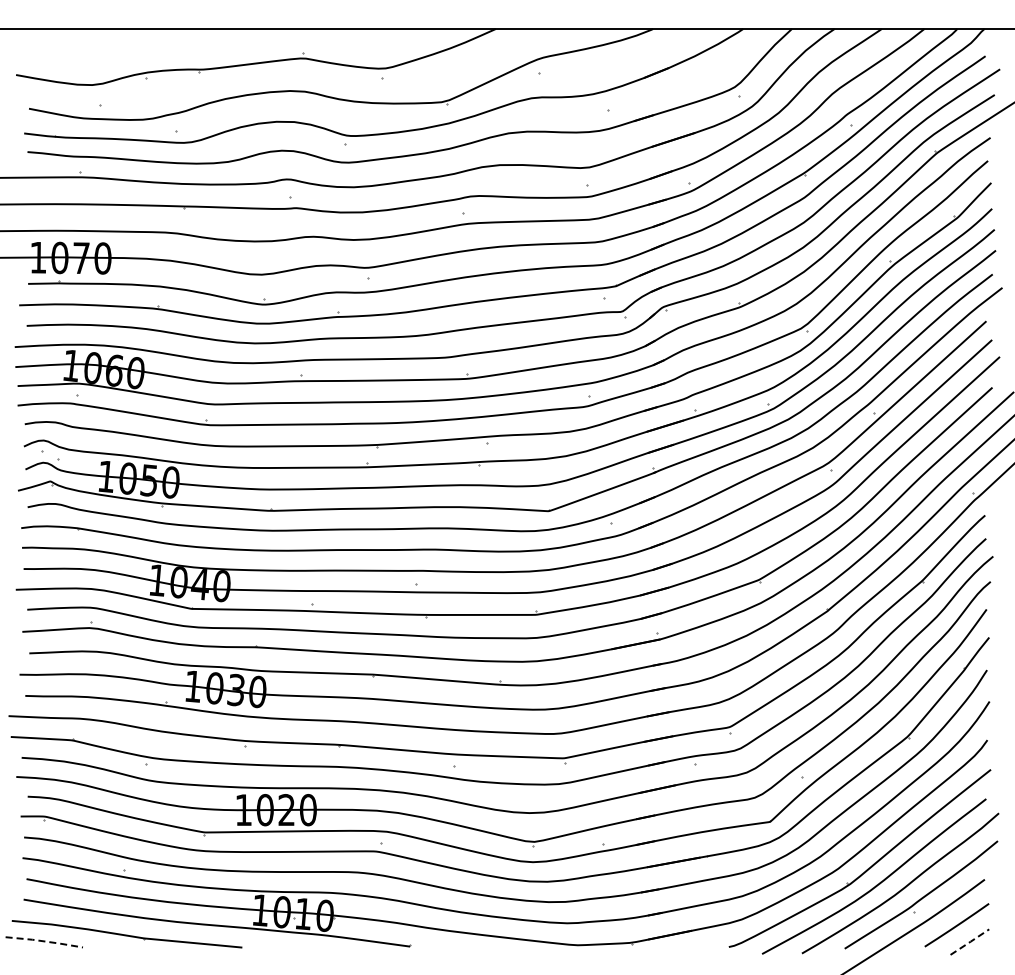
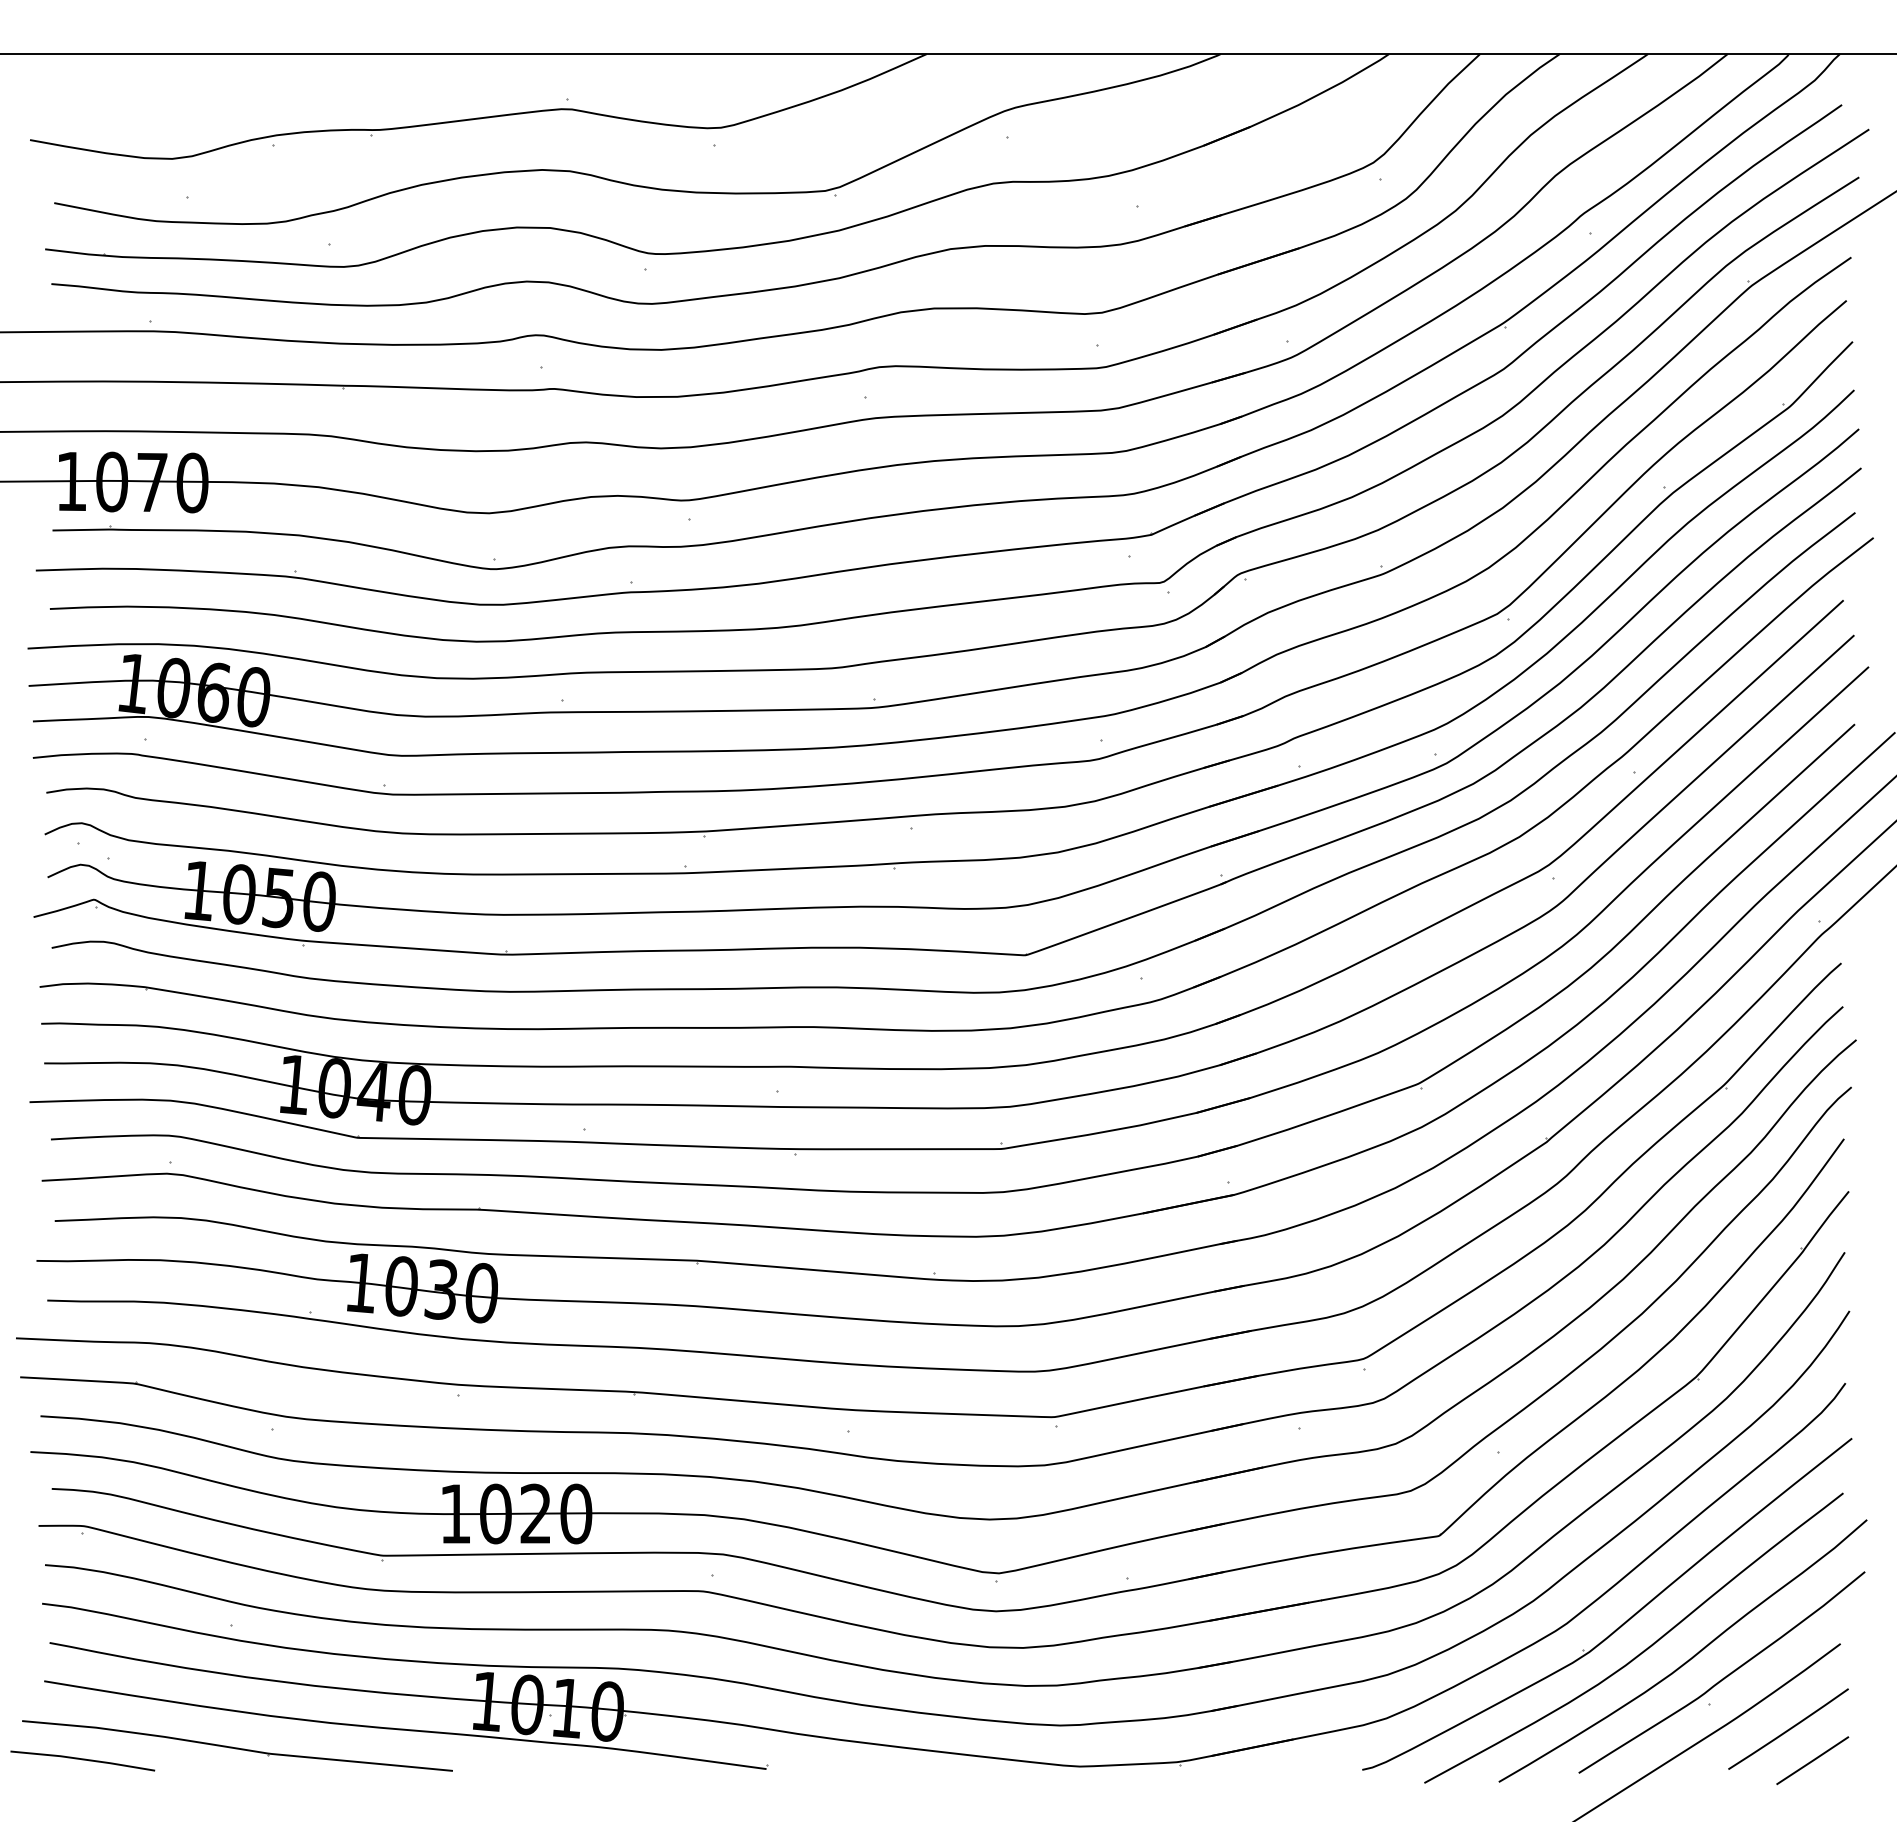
line: (45, 941) -> (85, 1759), dashed -> solid
line: (970, 941) -> (1813, 1759), dashed -> solid

